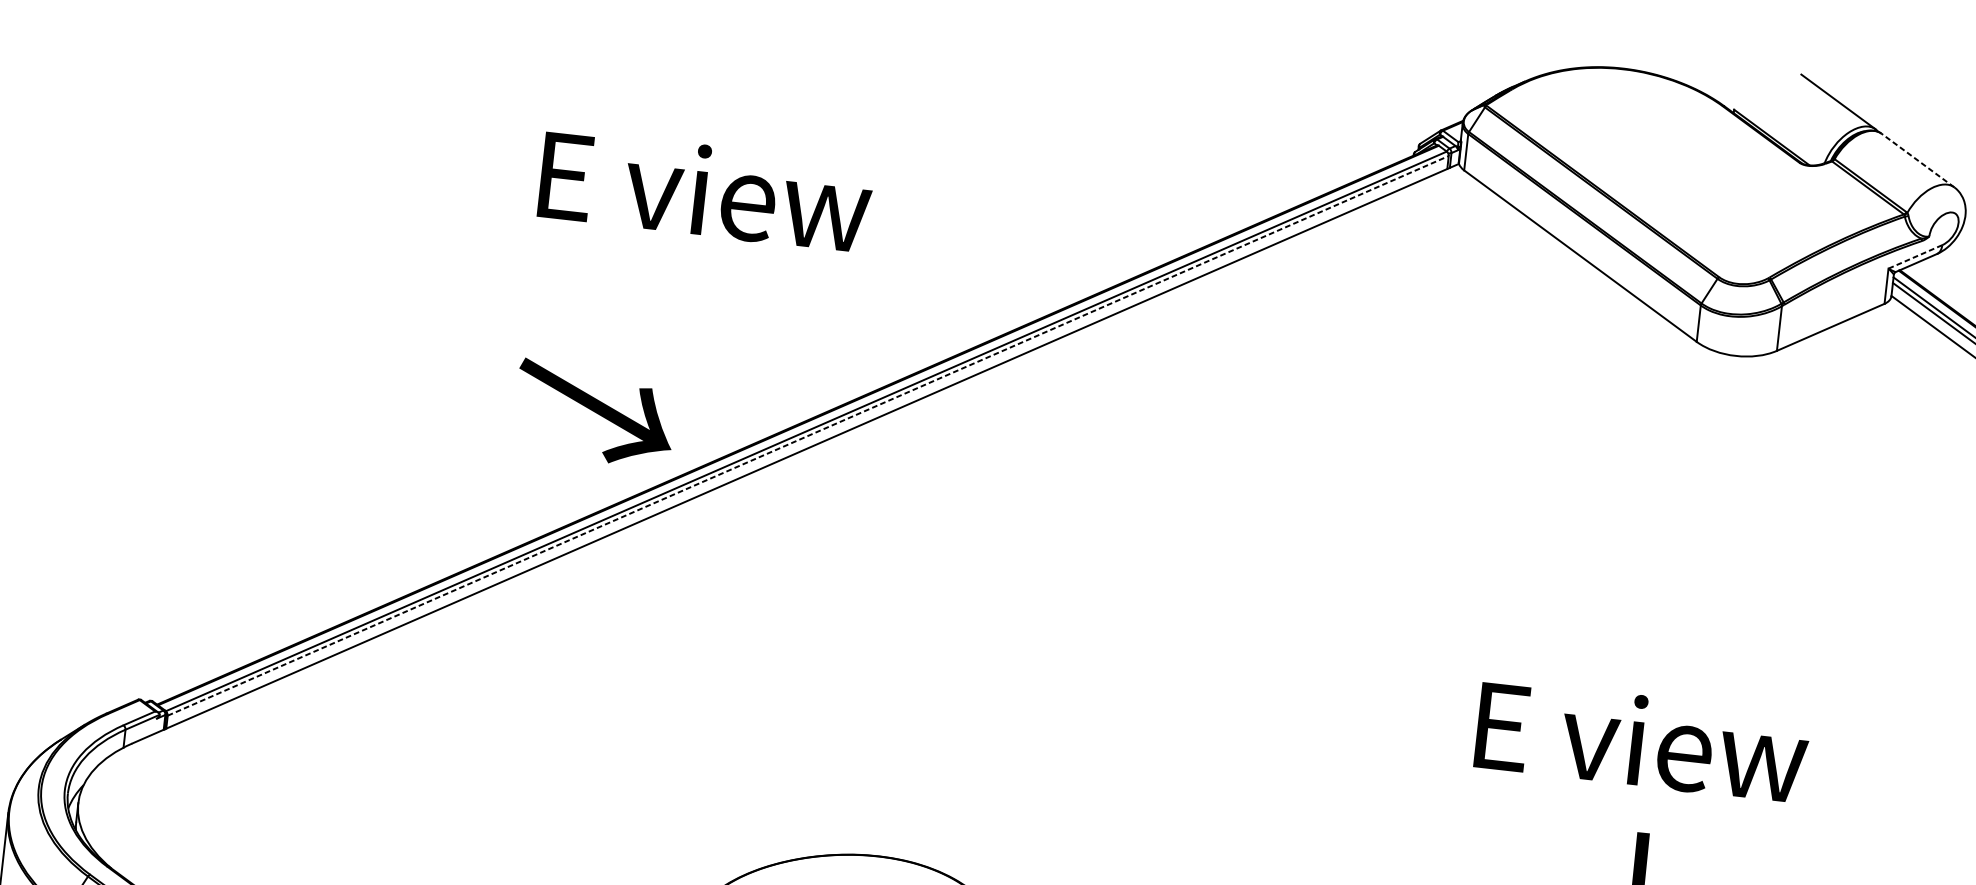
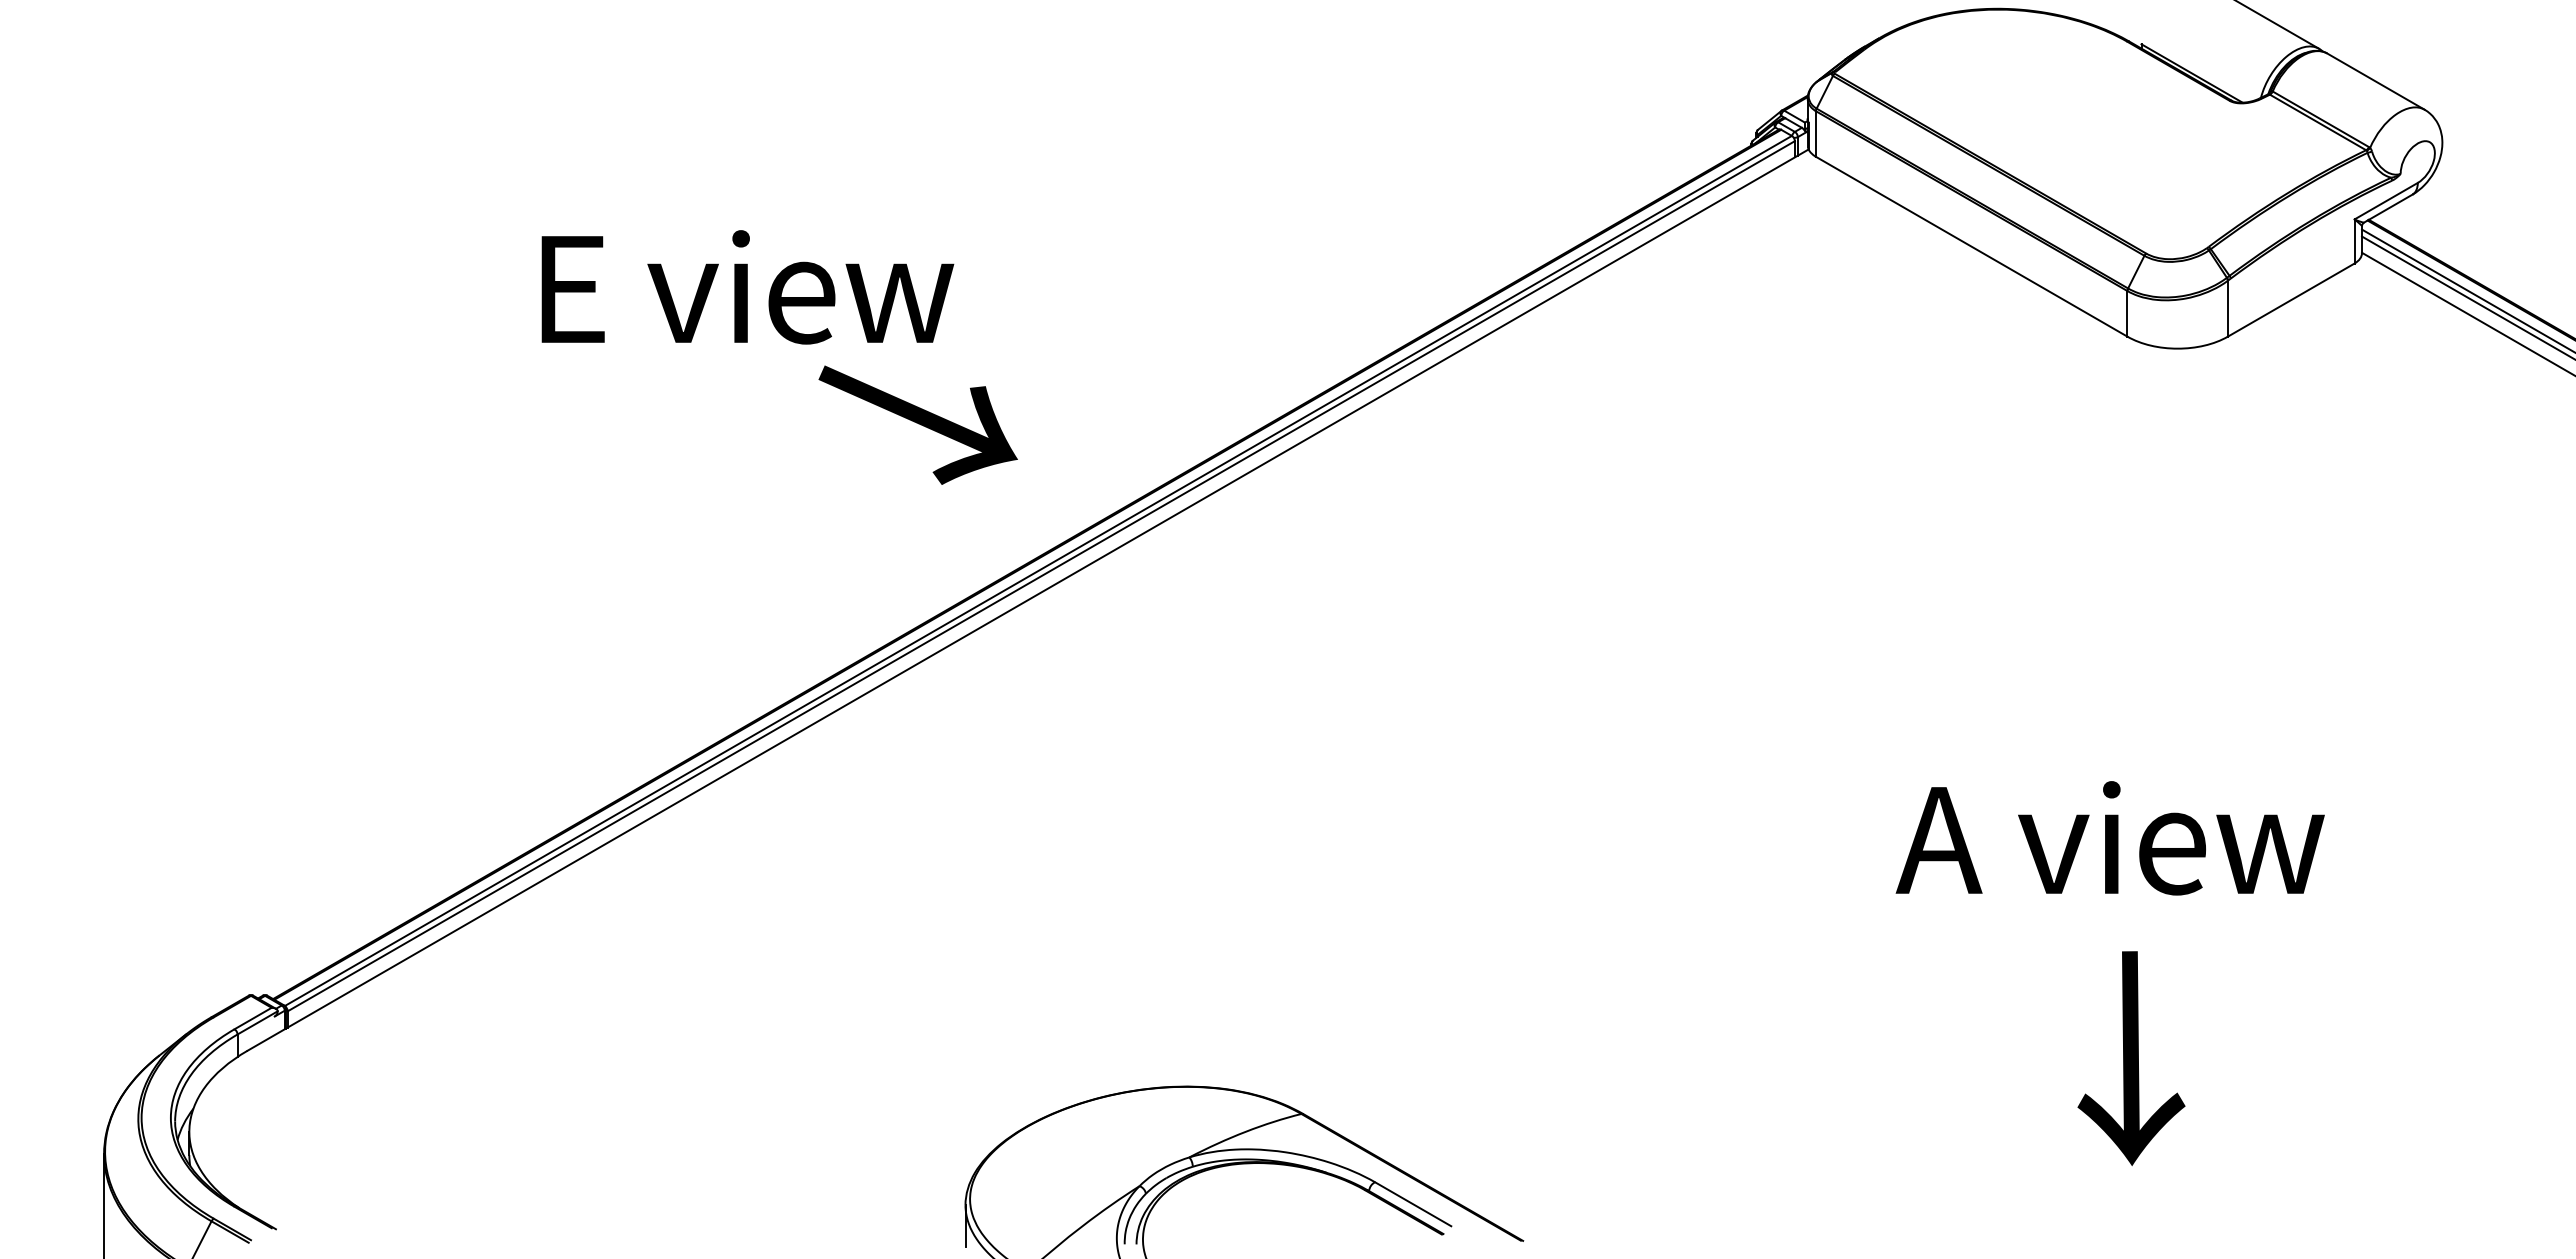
line: (1917, 160) -> (2375, 81), dashed -> solid
text: (705, 190) -> (747, 287), moved
line: (1915, 257) -> (2386, 201), dashed -> solid
text: (594, 412) -> (917, 424), moved
line: (808, 435) -> (1041, 575), dashed -> solid
text: (1637, 740) -> (2109, 838), E view -> A view

